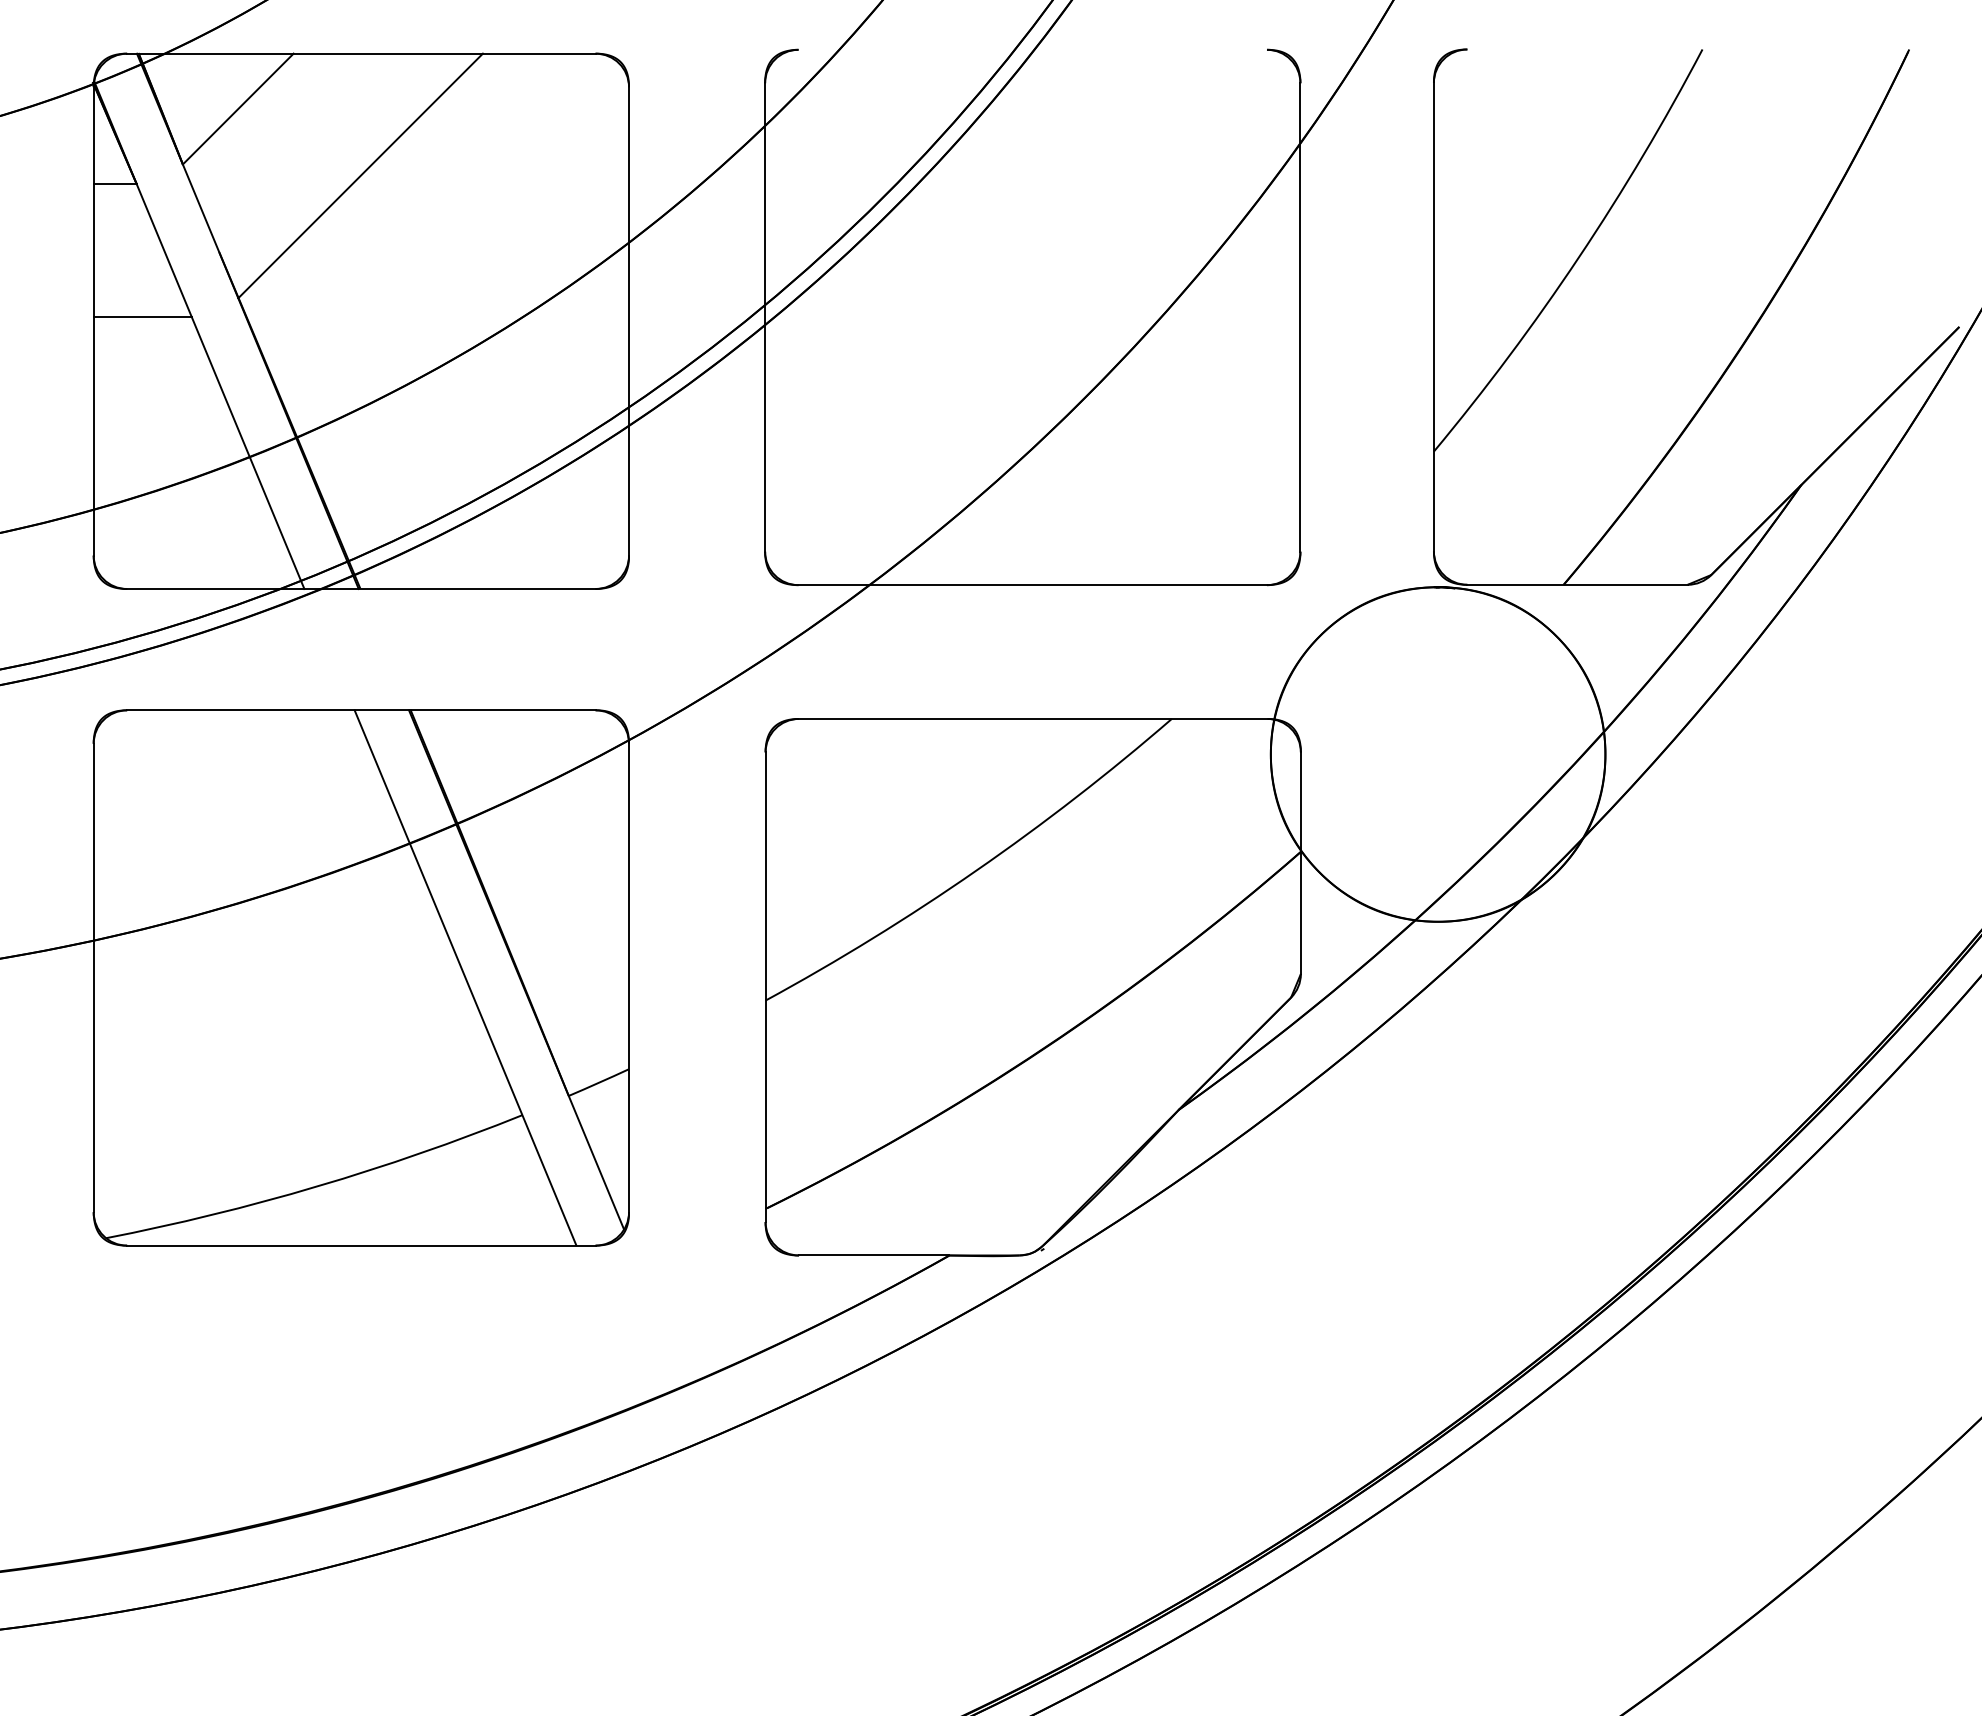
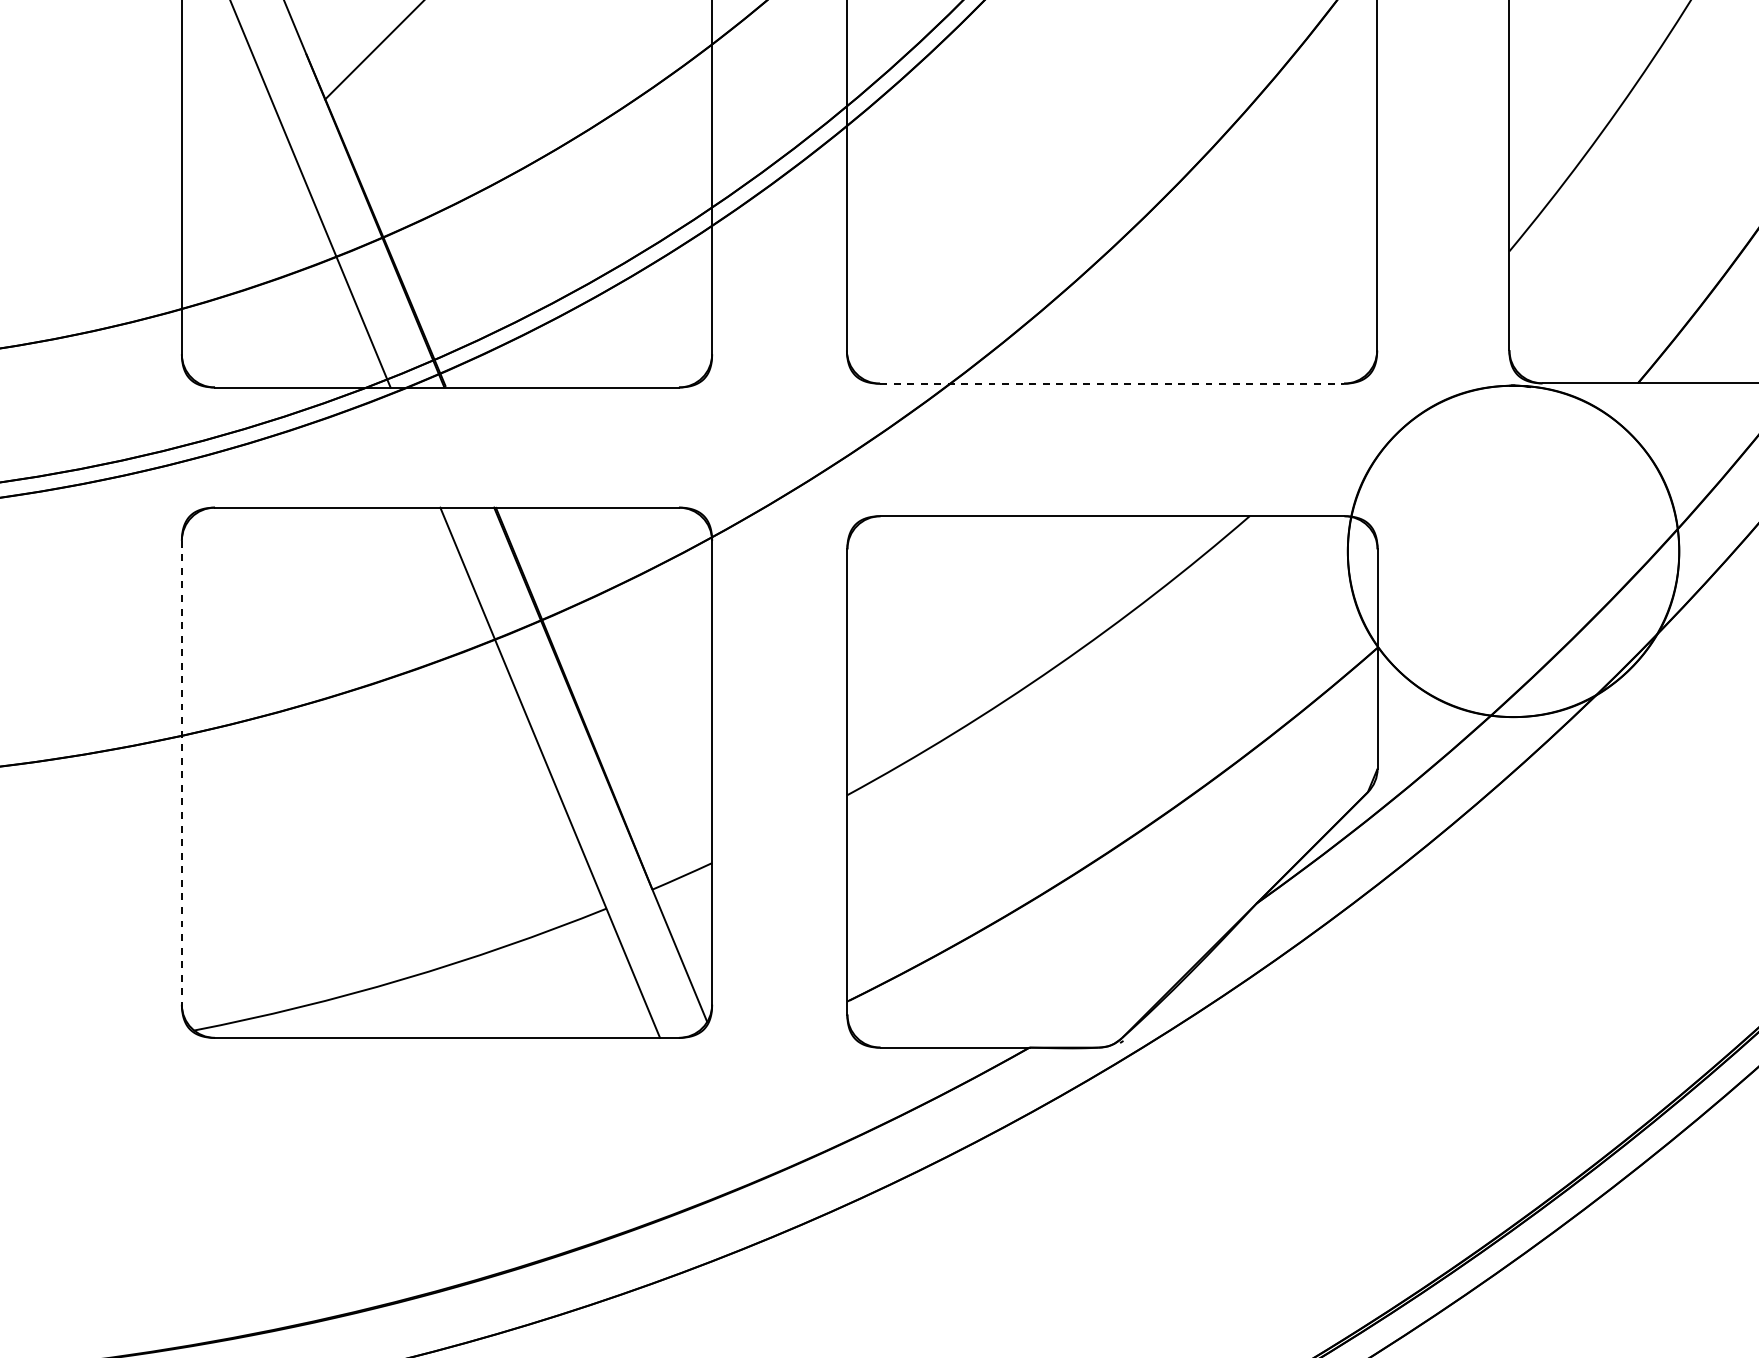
line: (142, 317) -> (230, 118), removed
line: (1033, 585) -> (1112, 384), solid -> dashed
line: (93, 978) -> (181, 773), solid -> dashed

